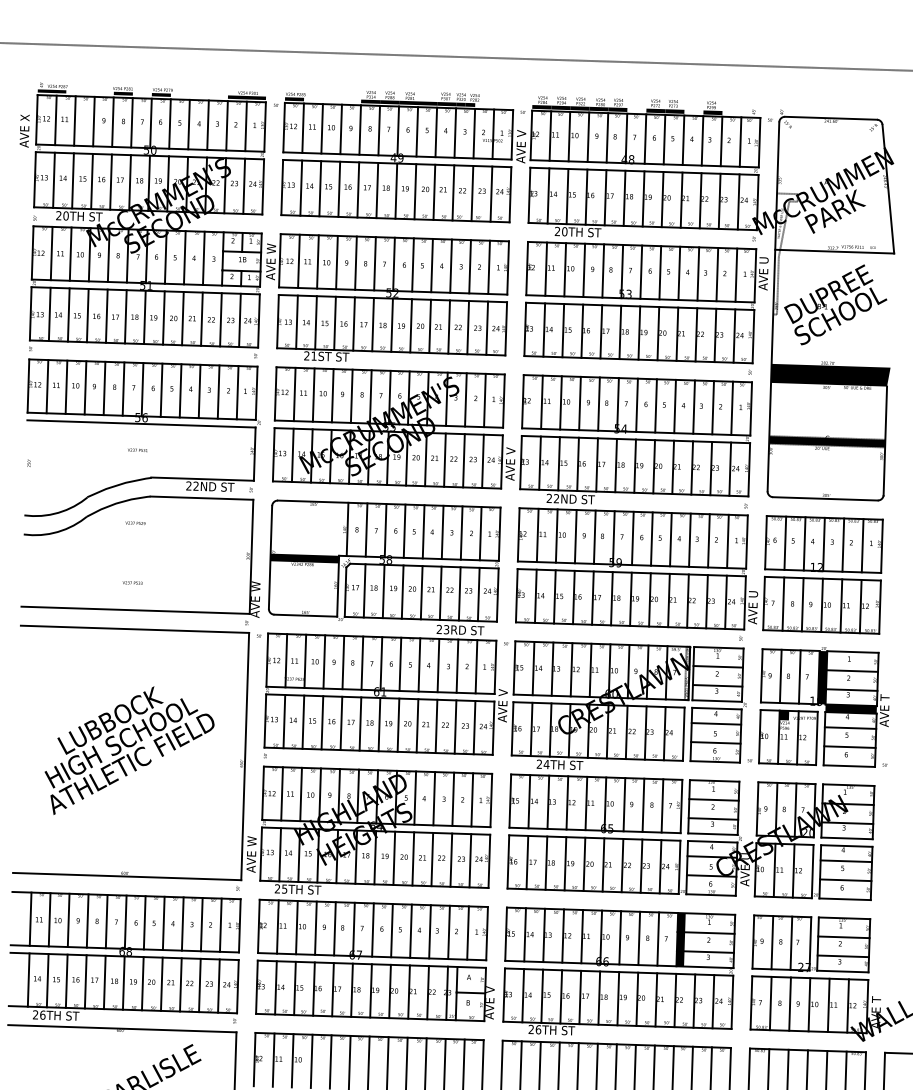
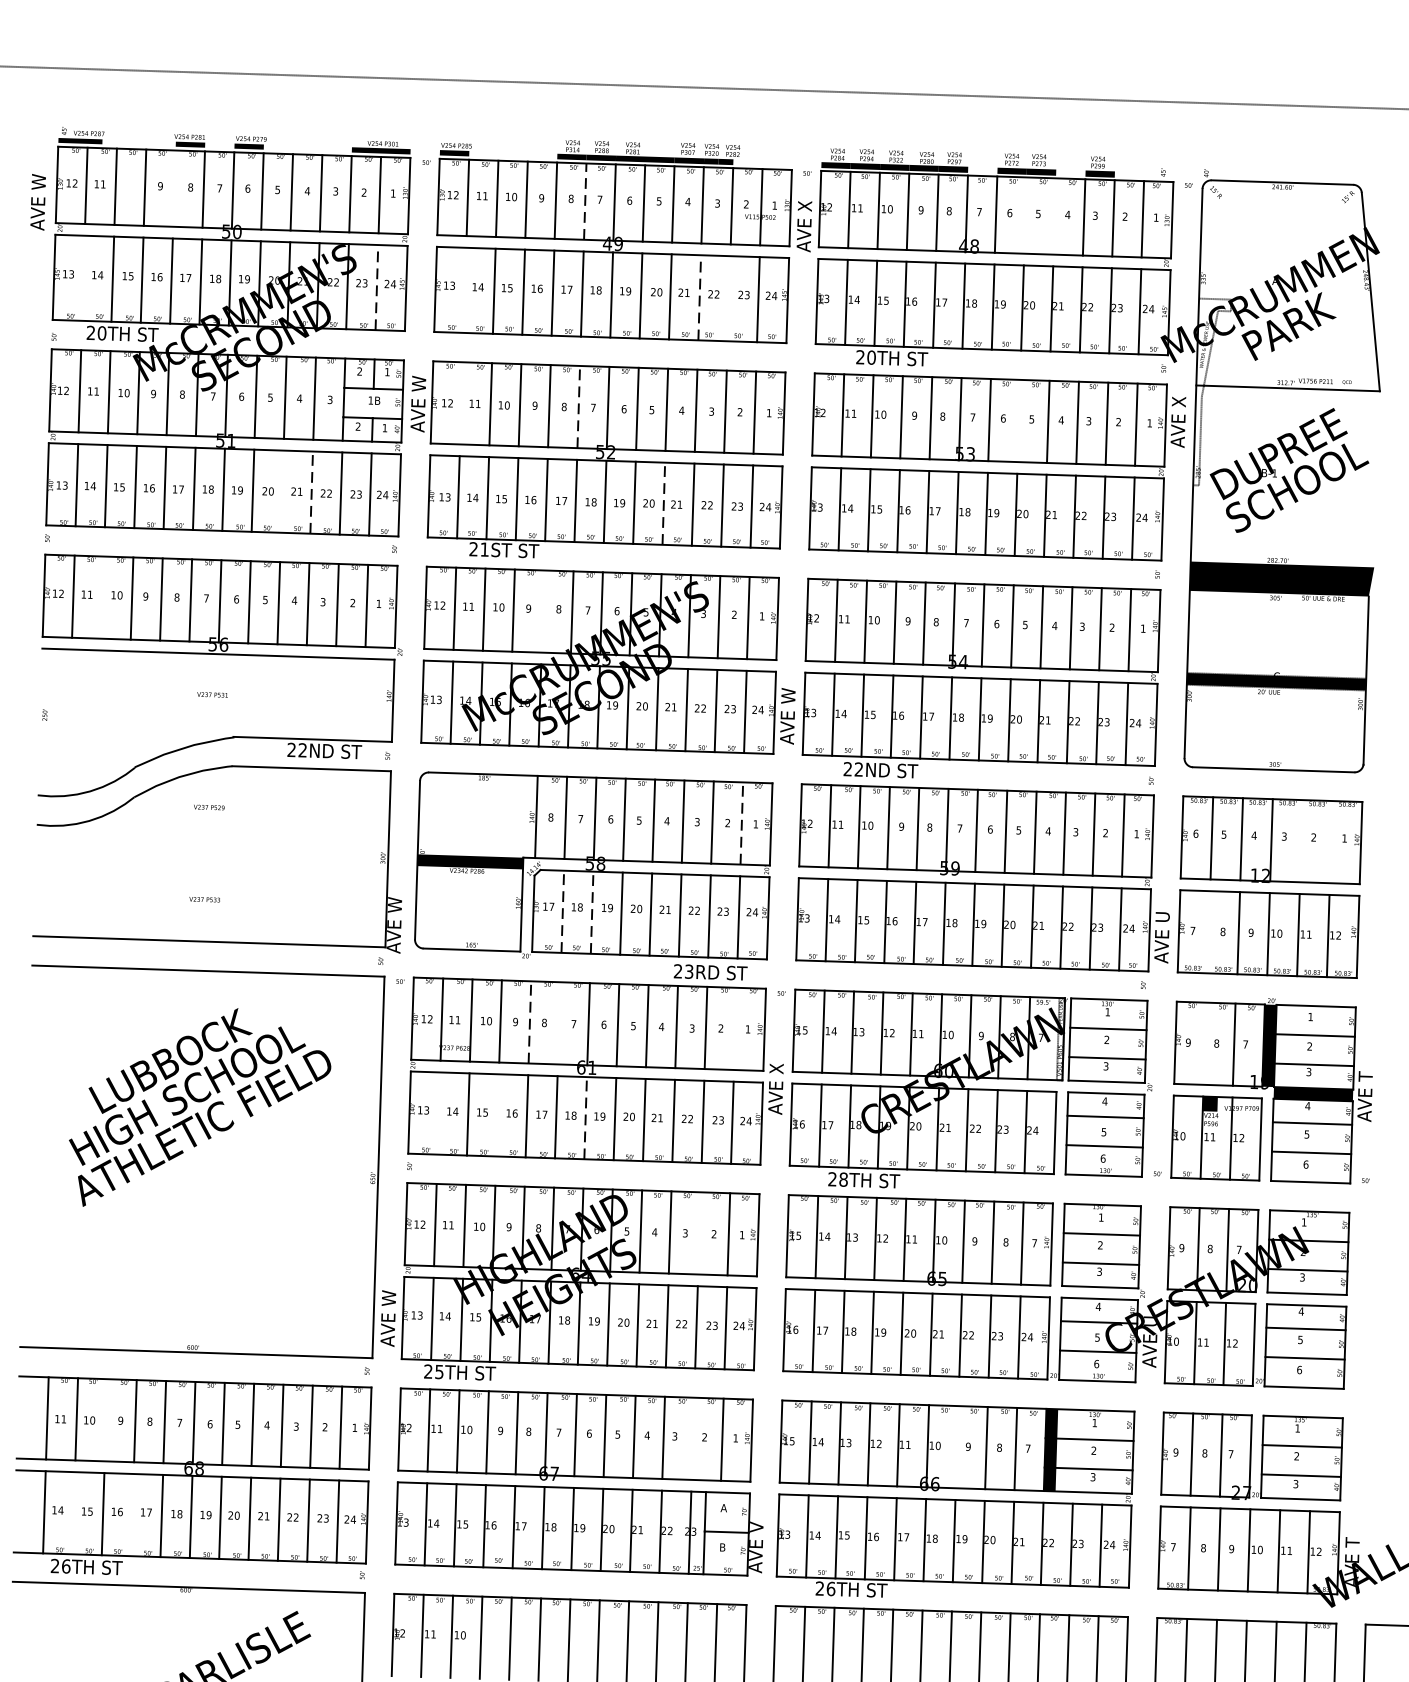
line: (112, 121) -> (173, 187), removed
text: (24, 130) -> (37, 201), AVE X -> AVE W
line: (379, 130) -> (585, 201), solid -> dashed
text: (521, 133) -> (804, 206), AVE V -> AVE X
line: (664, 139) -> (1025, 215), removed
line: (683, 139) -> (1054, 215), removed
line: (53, 179) -> (82, 277), removed
line: (244, 186) -> (377, 287), solid -> dashed
line: (301, 187) -> (465, 289), removed
line: (453, 192) -> (699, 297), solid -> dashed
line: (472, 193) -> (729, 298), removed
line: (298, 260) -> (460, 402), removed
line: (375, 263) -> (579, 406), solid -> dashed
line: (660, 272) -> (1019, 420), removed
text: (763, 273) -> (1178, 422), AVE U -> AVE X
line: (182, 318) -> (281, 491), removed
line: (201, 319) -> (311, 493), solid -> dashed
line: (430, 326) -> (664, 503), solid -> dashed
line: (66, 386) -> (102, 596), removed
line: (351, 395) -> (542, 610), removed
text: (510, 463) -> (787, 715), AVE V -> AVE W
line: (480, 533) -> (741, 823), solid -> dashed
line: (843, 544) -> (1301, 840), removed
line: (862, 545) -> (1330, 841), removed
line: (364, 590) -> (562, 911), solid -> dashed
line: (383, 591) -> (591, 912), solid -> dashed
line: (783, 603) -> (1209, 931), removed
line: (343, 662) -> (530, 1022), solid -> dashed
line: (362, 662) -> (559, 1022), removed
line: (476, 666) -> (735, 1028), removed
line: (780, 676) -> (1204, 1043), removed
text: (502, 692) -> (775, 1068), AVE V -> AVE X
line: (284, 721) -> (439, 1113), removed
line: (322, 722) -> (497, 1114), removed
line: (379, 724) -> (585, 1117), solid -> dashed
text: (129, 750) -> (199, 1107), moved
text: (546, 764) -> (843, 1179), 24TH -> 28TH
line: (453, 798) -> (699, 1232), removed
line: (68, 920) -> (105, 1420), removed
line: (448, 932) -> (692, 1438), removed
line: (620, 937) -> (957, 1446), removed
line: (47, 980) -> (73, 1512), removed
line: (85, 981) -> (132, 1514), removed

